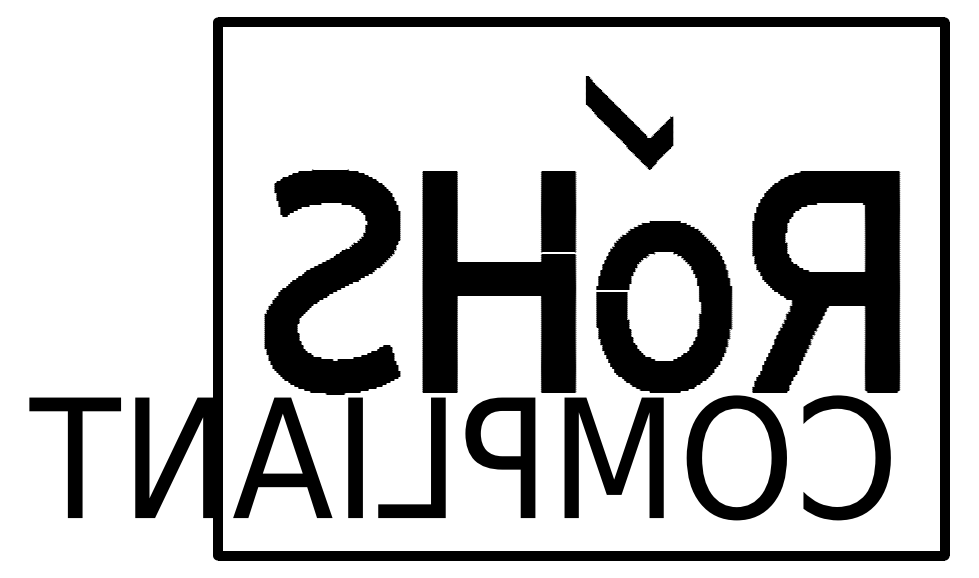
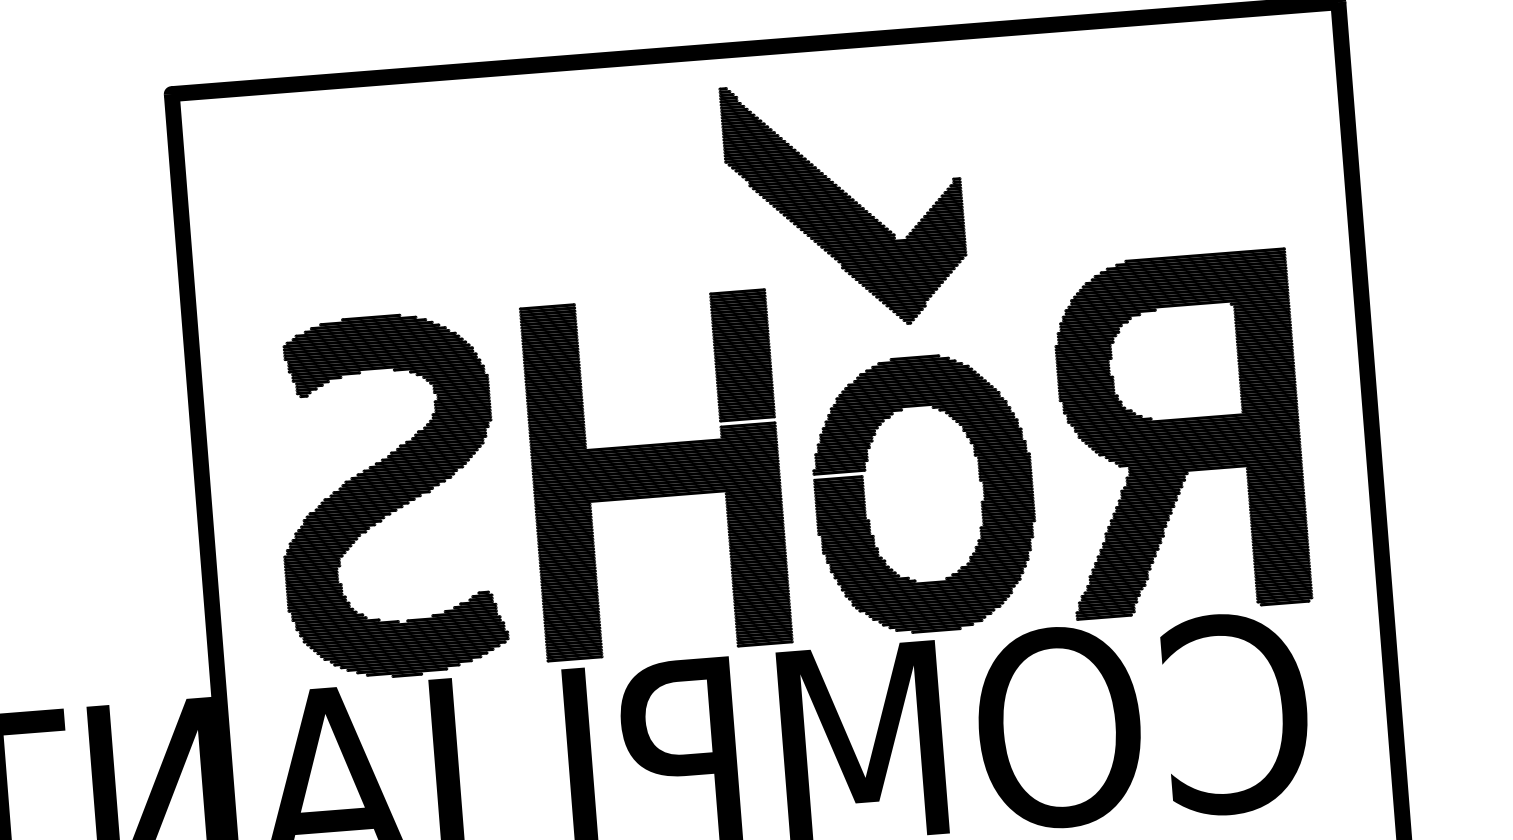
part: (629, 122) -> (845, 202), size x1.67

